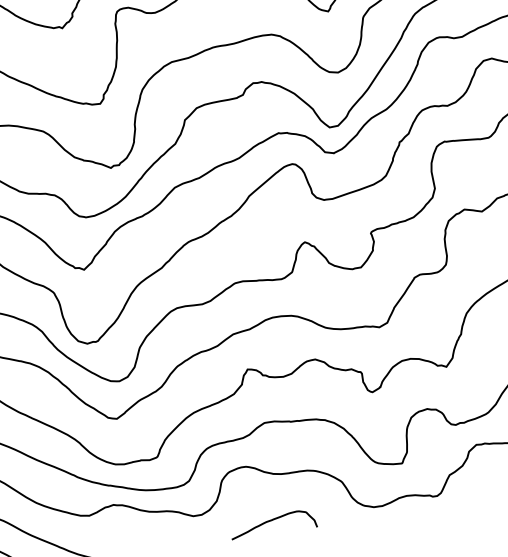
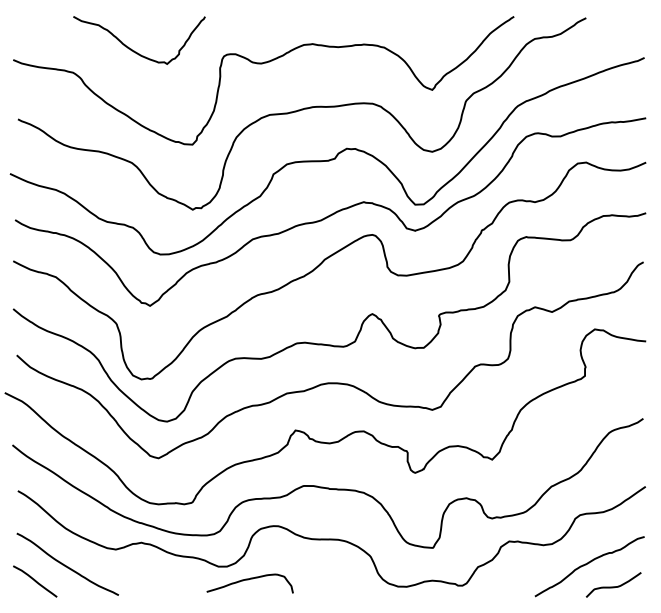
curve: (271, 521) -> (248, 580), moved

